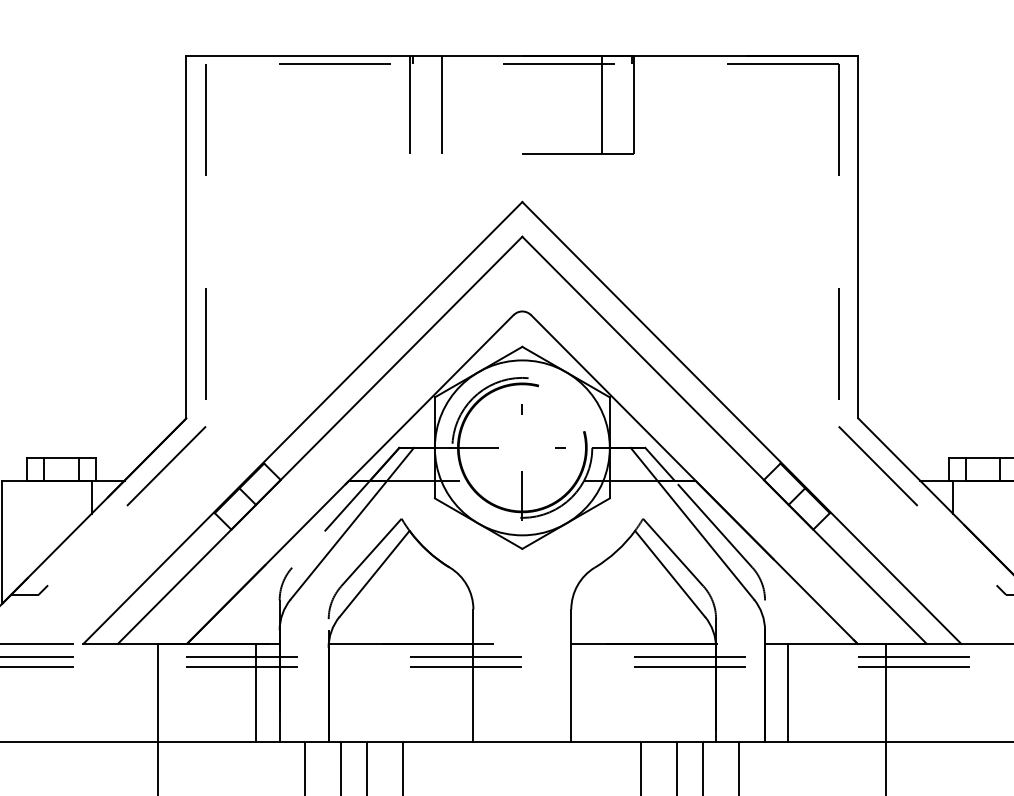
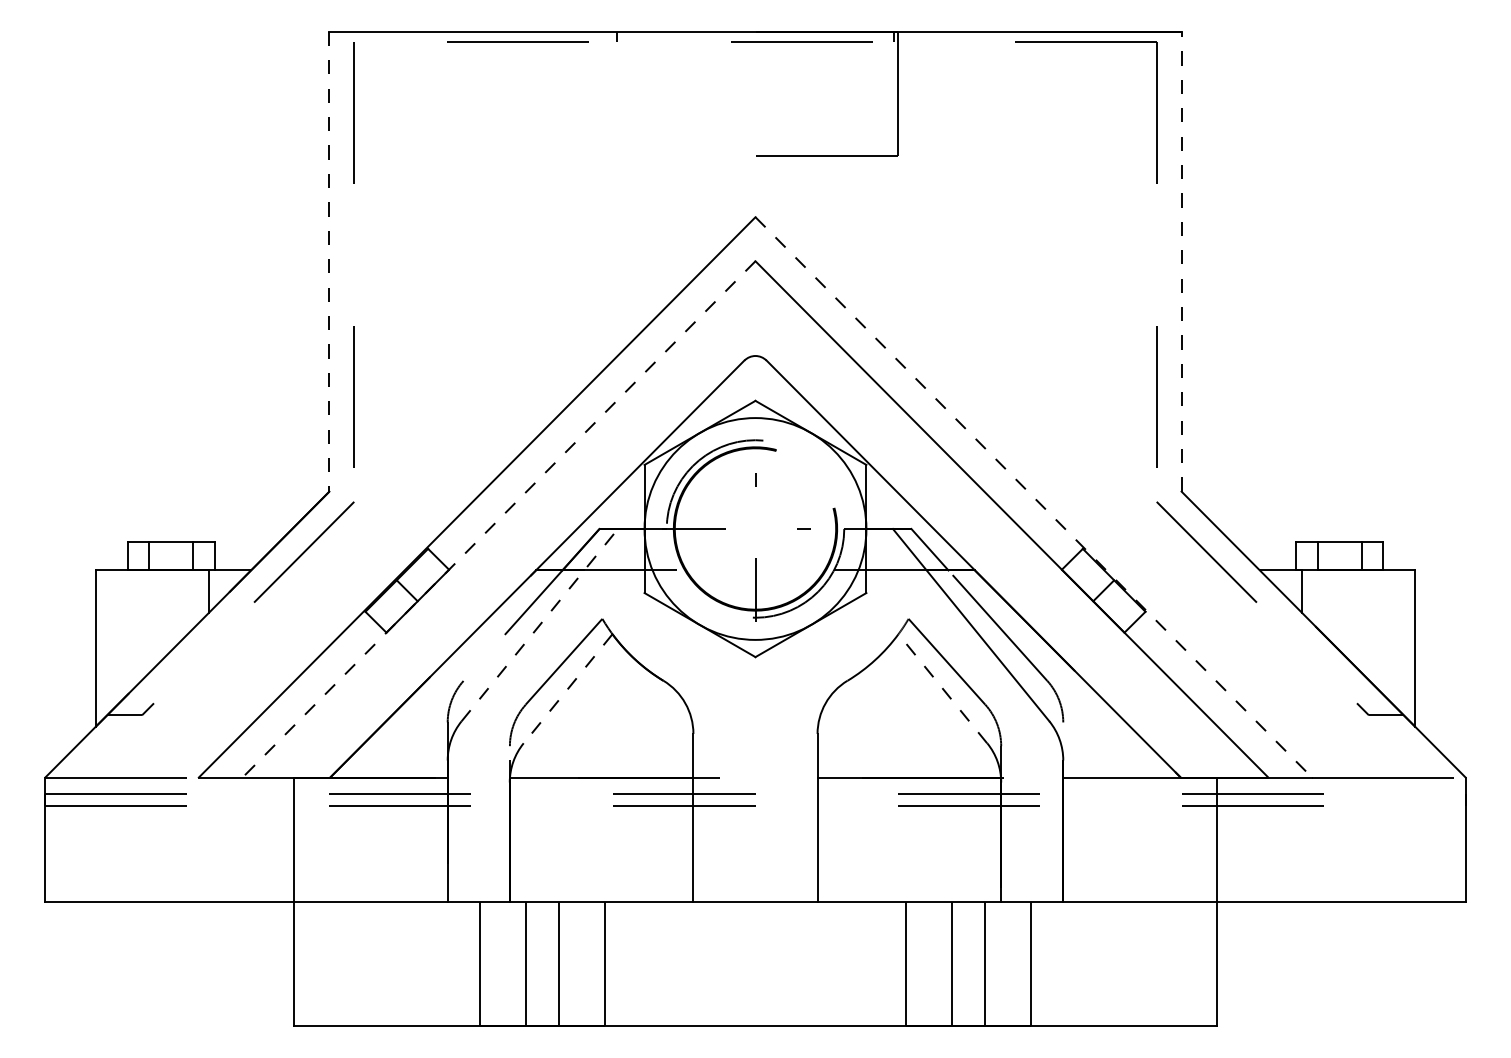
line: (410, 104) -> (613, 93), removed
line: (442, 104) -> (654, 93), removed
line: (601, 104) -> (856, 93), removed
line: (186, 236) -> (329, 261), solid -> dashed
line: (858, 236) -> (1181, 261), solid -> dashed
line: (741, 423) -> (1033, 497), solid -> dashed
line: (320, 440) -> (499, 519), solid -> dashed
line: (352, 523) -> (539, 625), solid -> dashed
line: (669, 573) -> (942, 688), solid -> dashed
line: (374, 574) -> (567, 689), solid -> dashed
line: (256, 692) -> (418, 839), removed
line: (788, 692) -> (1092, 839), removed

